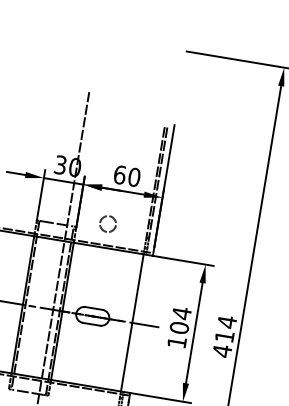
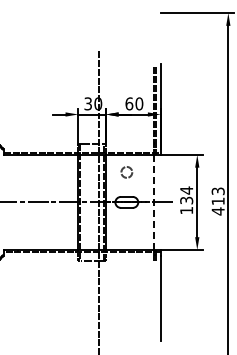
circle: (107, 224) -> (126, 172), moved
text: (226, 322) -> (217, 191), 414 -> 413
line: (132, 323) -> (154, 202), solid -> dashed
text: (179, 327) -> (186, 200), 104 -> 134

